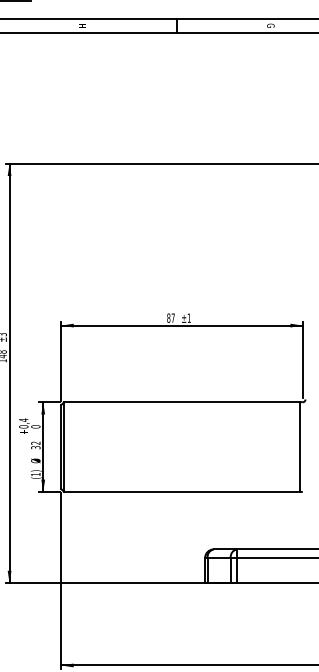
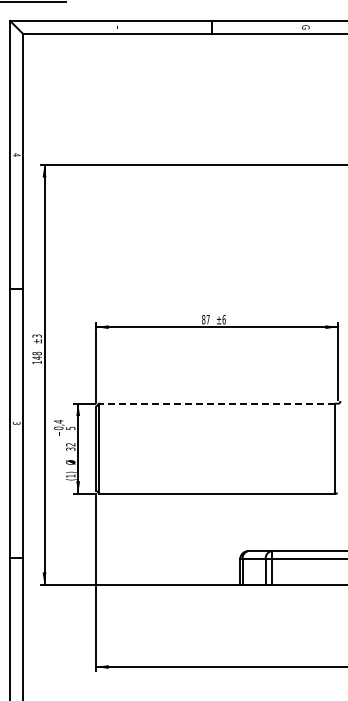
text: (188, 317) -> (223, 319), ±1 -> ±6
line: (182, 401) -> (217, 403), solid -> dashed
text: (35, 426) -> (70, 428), 0 -> 5

